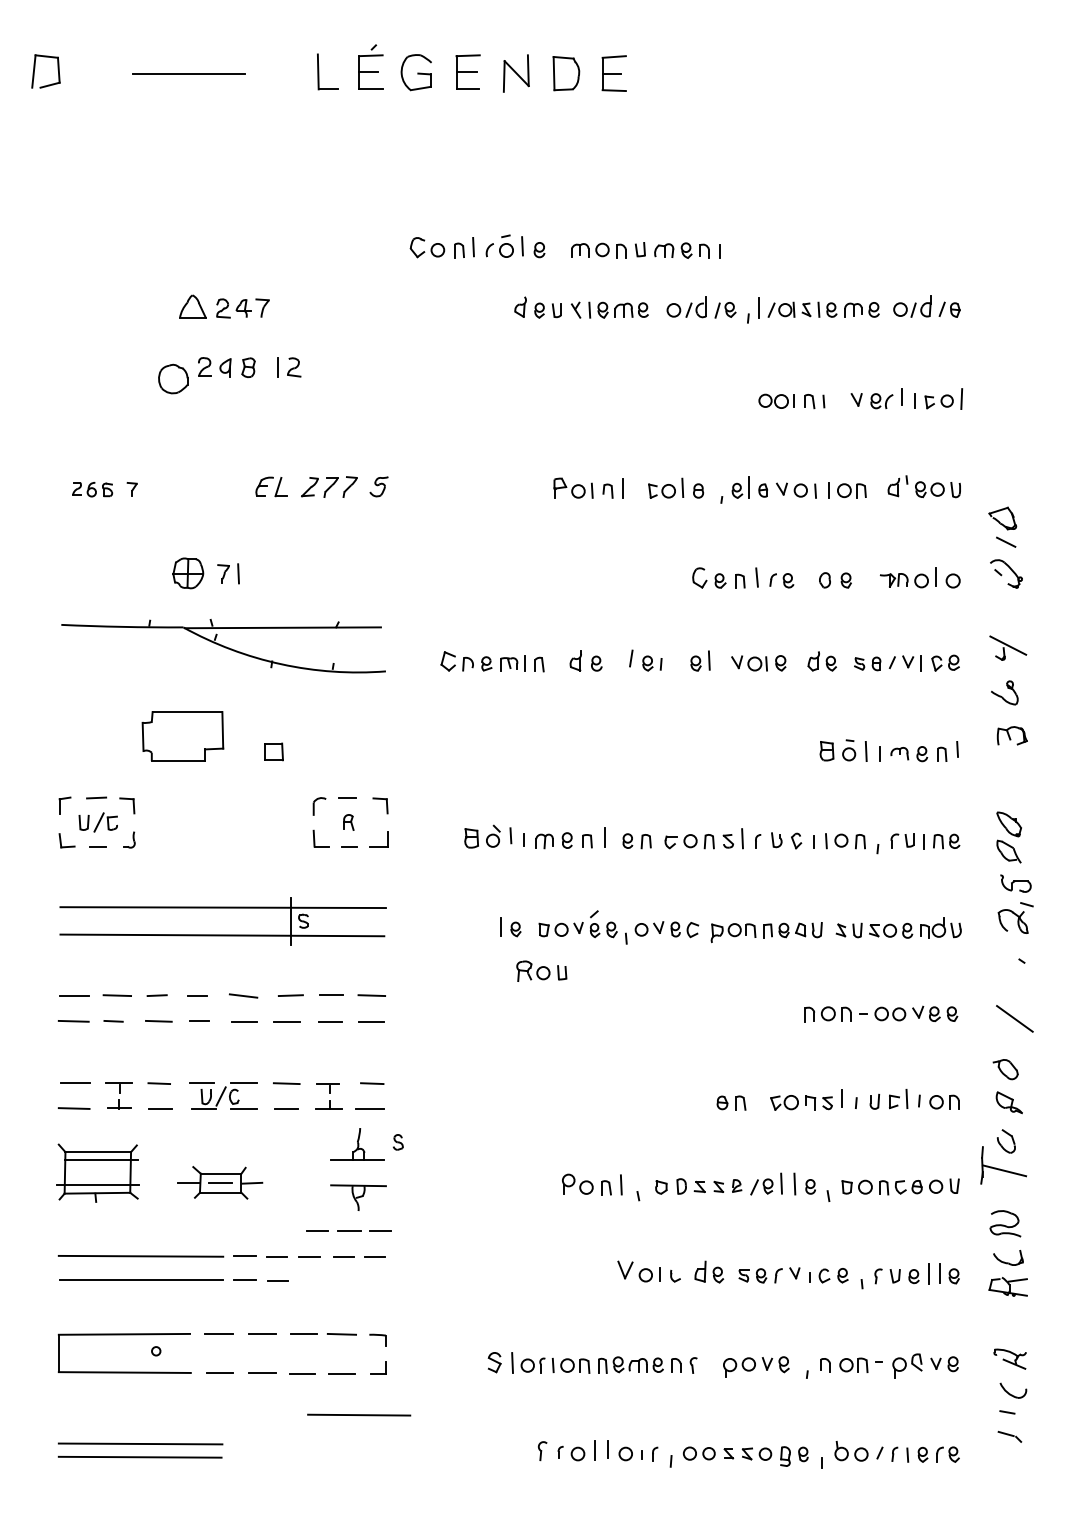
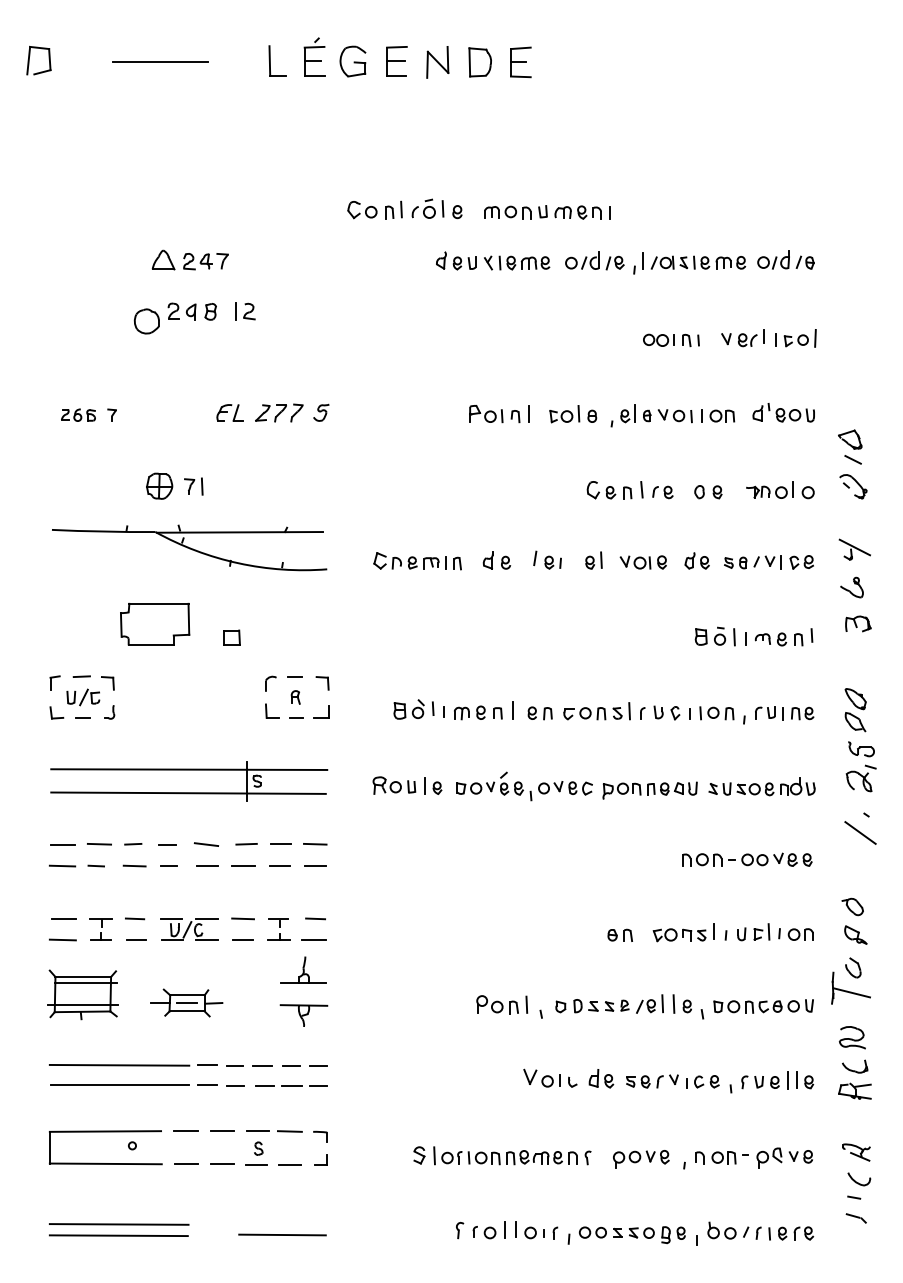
part: (541, 971) -> (394, 785), moved
line: (1014, 1018) -> (860, 832), moved
part: (398, 1142) -> (258, 1148), moved
line: (348, 1230) -> (291, 1085), moved
line: (359, 1414) -> (282, 1234), moved

